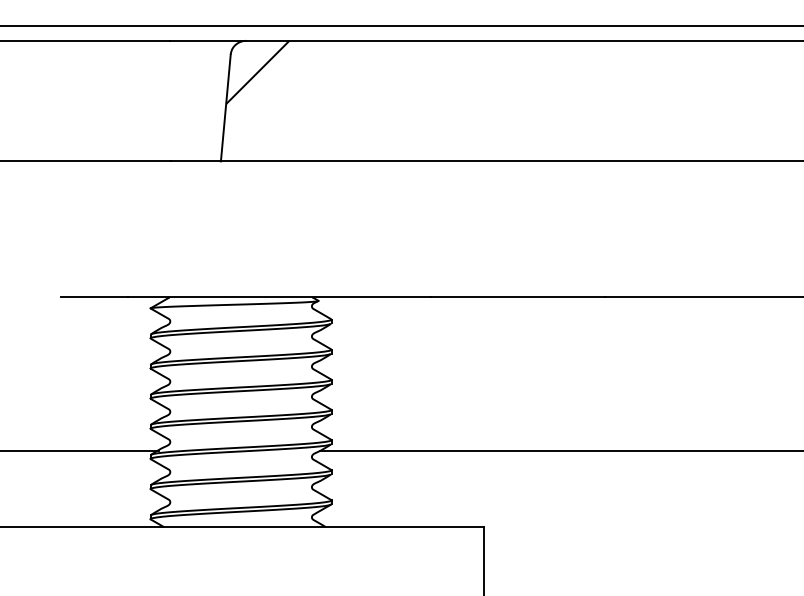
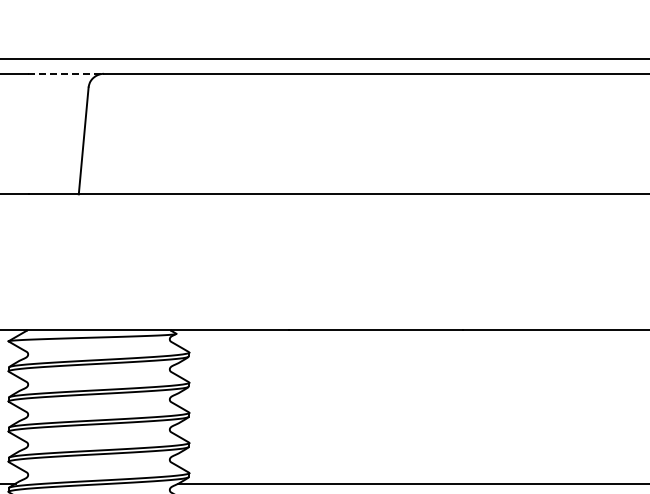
line: (208, 40) -> (66, 73), solid -> dashed
hatch: (257, 72) -> (115, 105), removed

